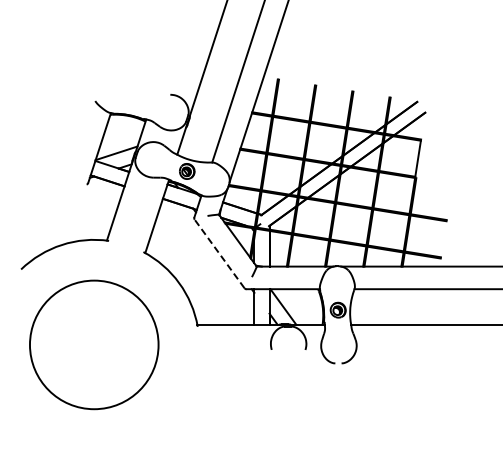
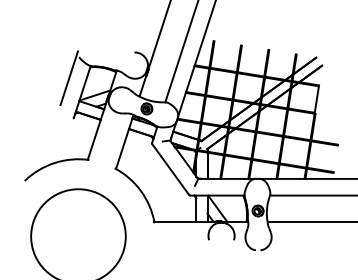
line: (81, 129) -> (69, 78), added
line: (219, 253) -> (170, 169), dashed -> solid

